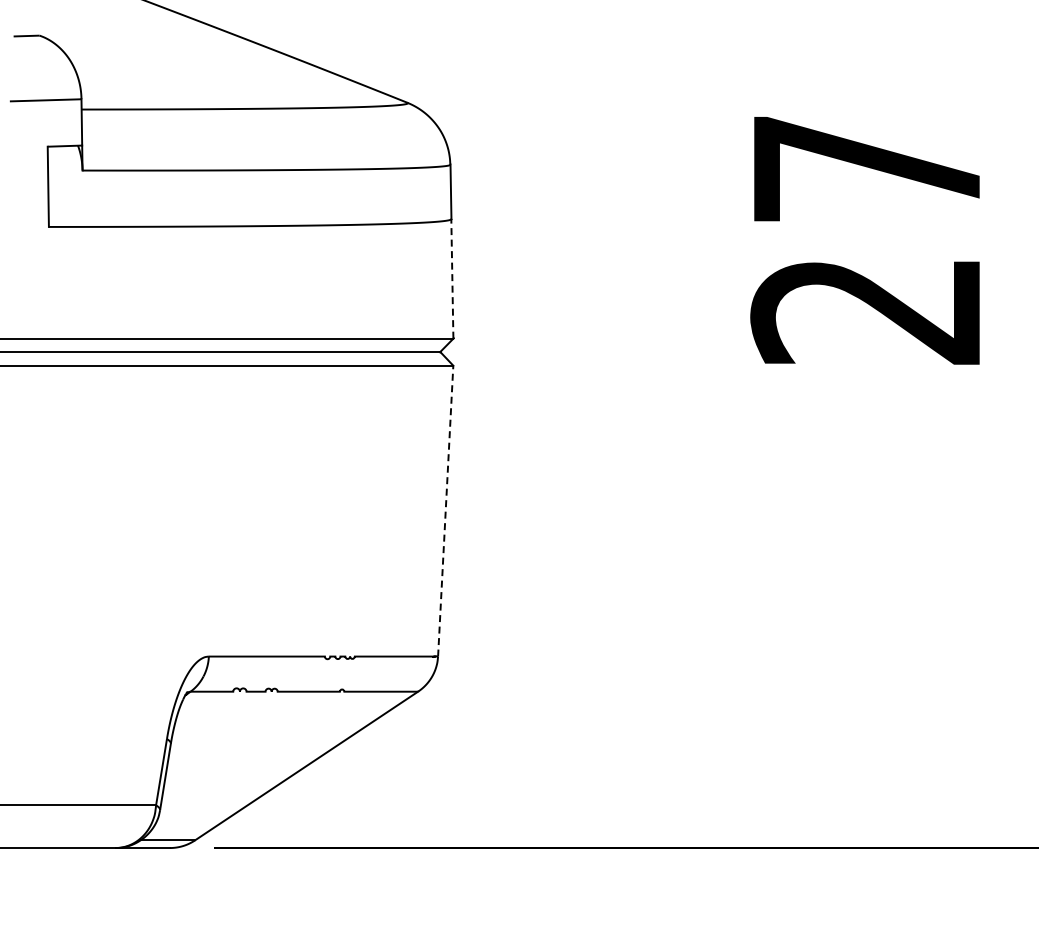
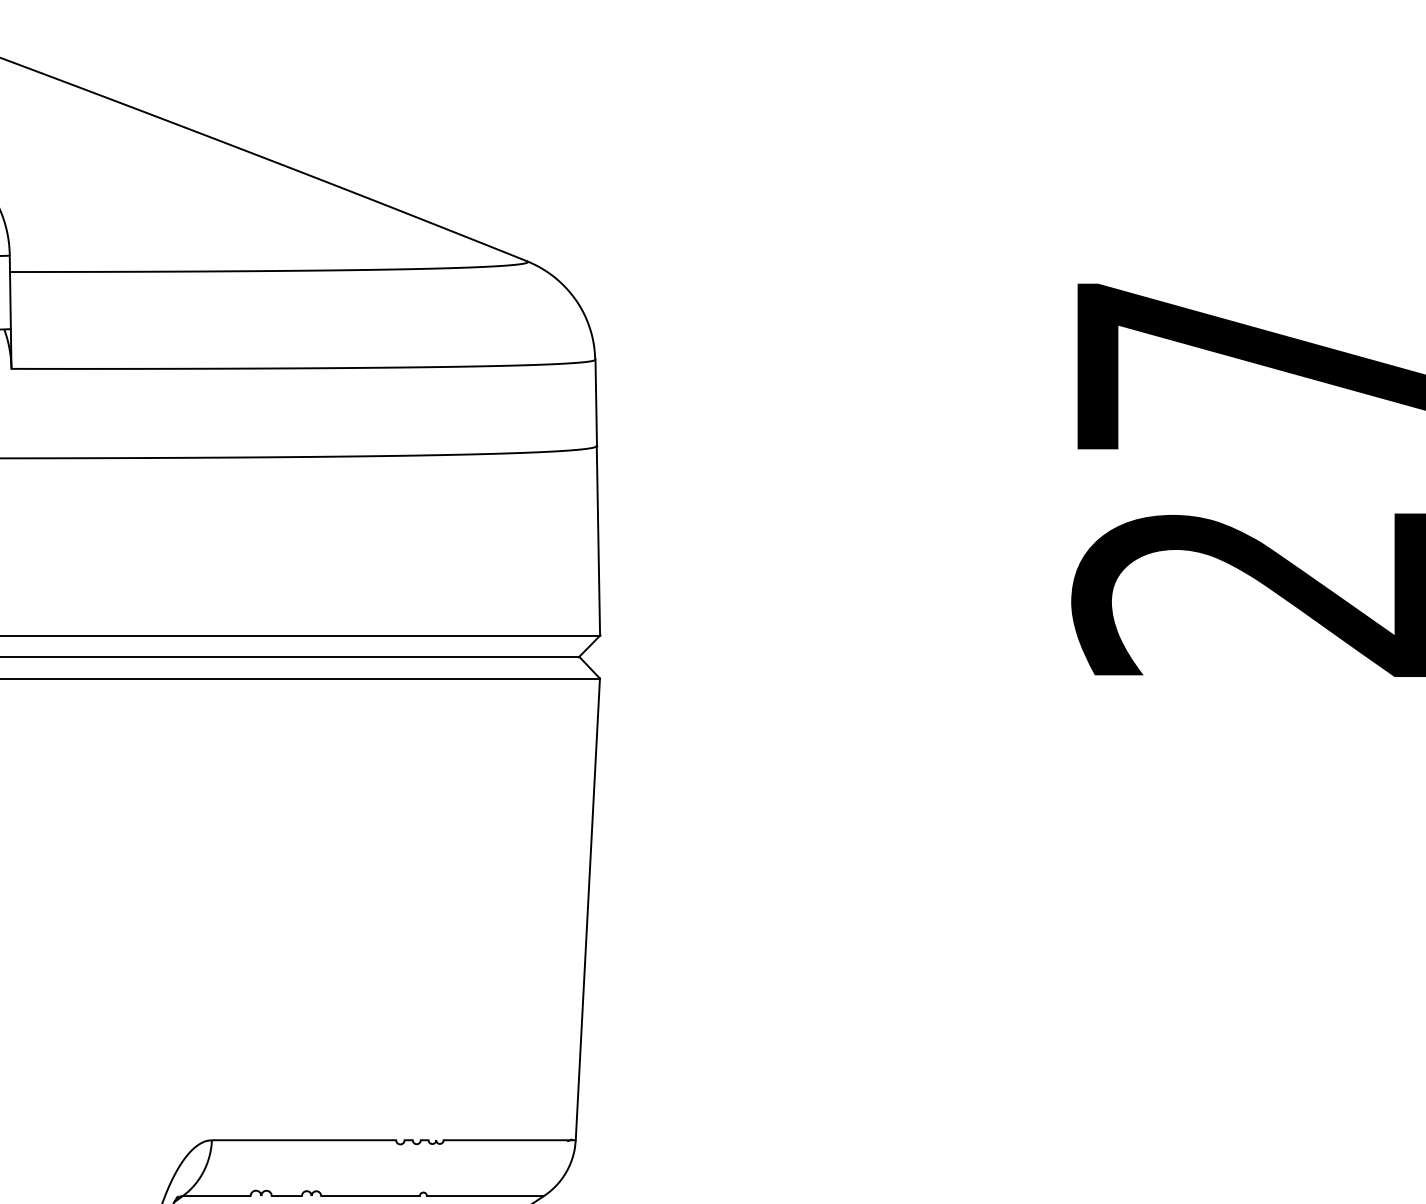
line: (452, 278) -> (598, 540), dashed -> solid
line: (445, 511) -> (587, 909), dashed -> solid

